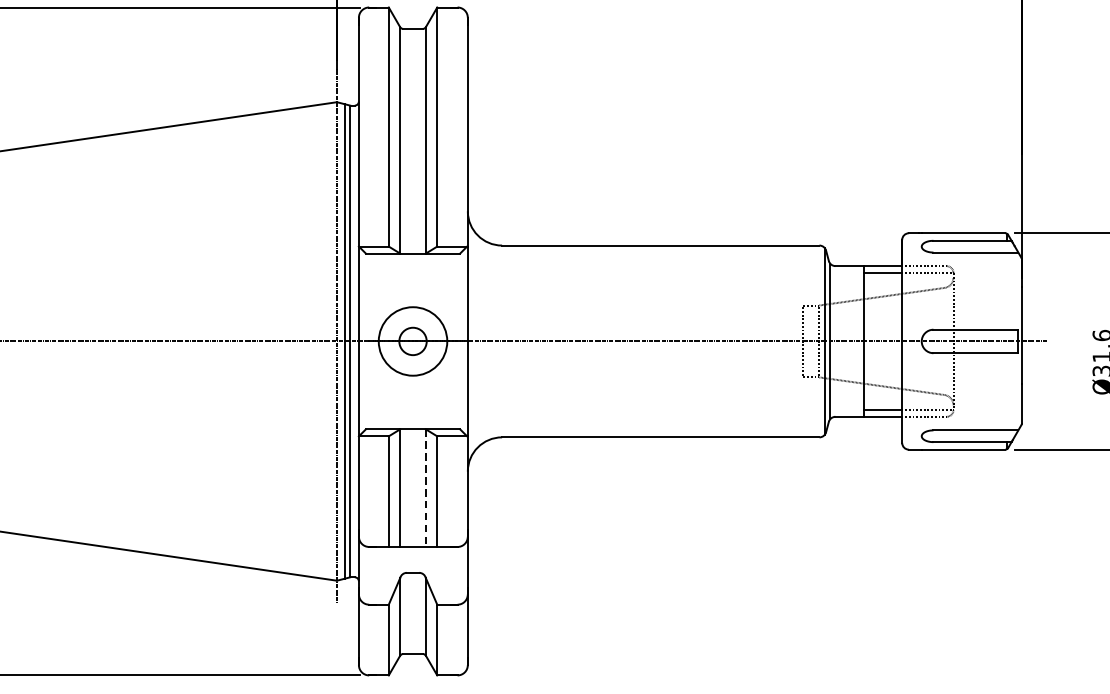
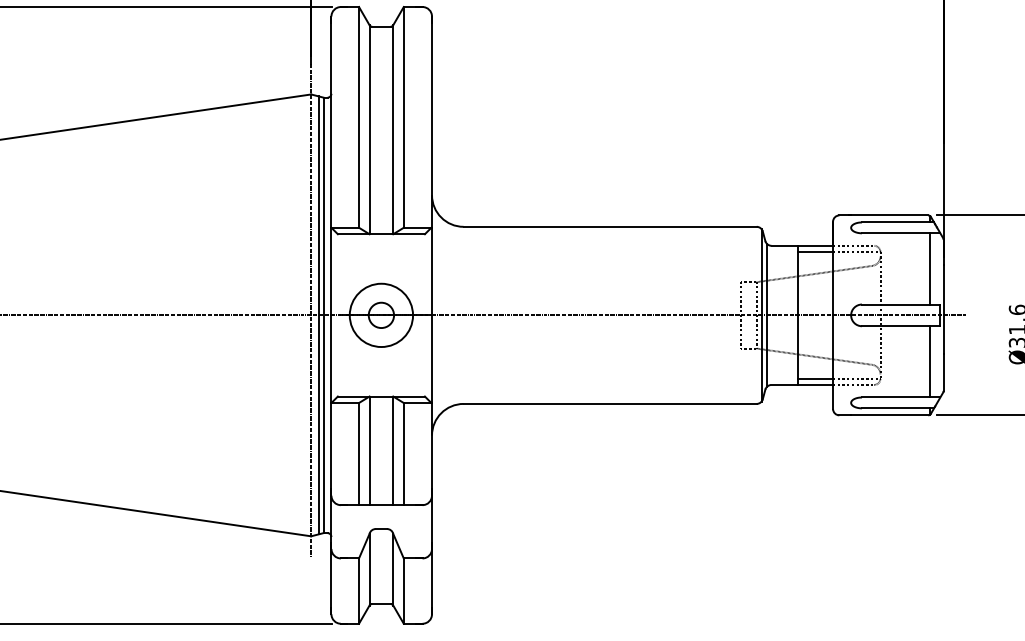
line: (1007, 290) -> (930, 268), added
line: (1007, 391) -> (930, 361), added
line: (426, 488) -> (393, 451), dashed -> solid

